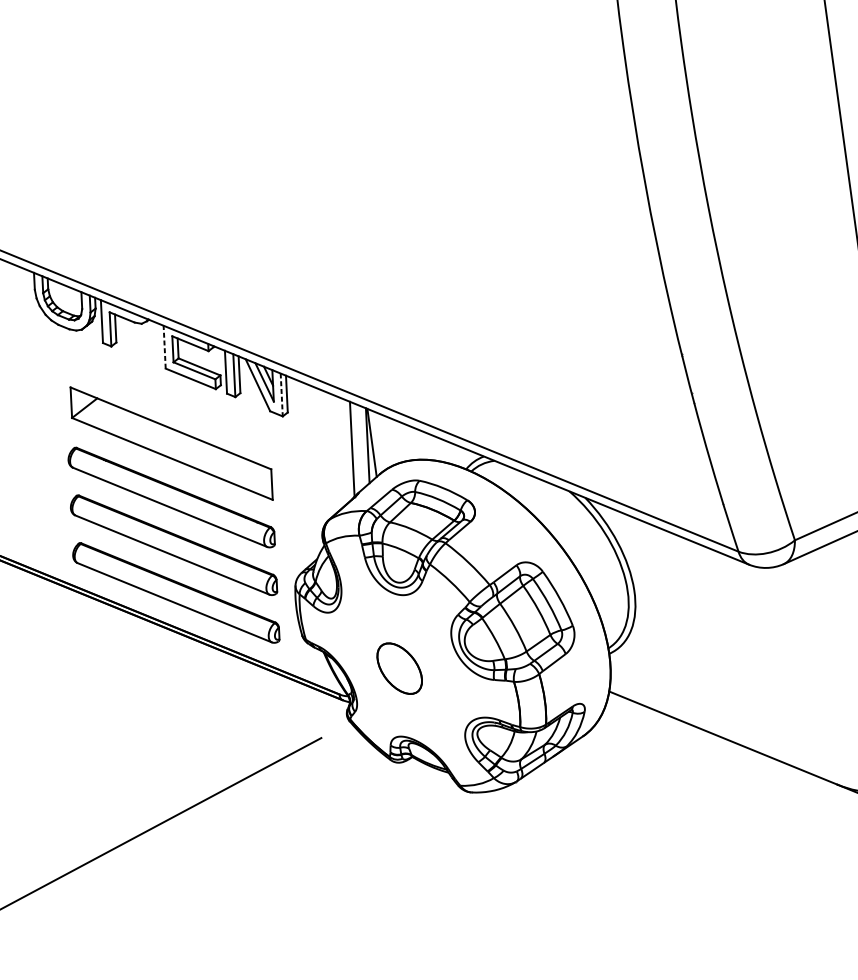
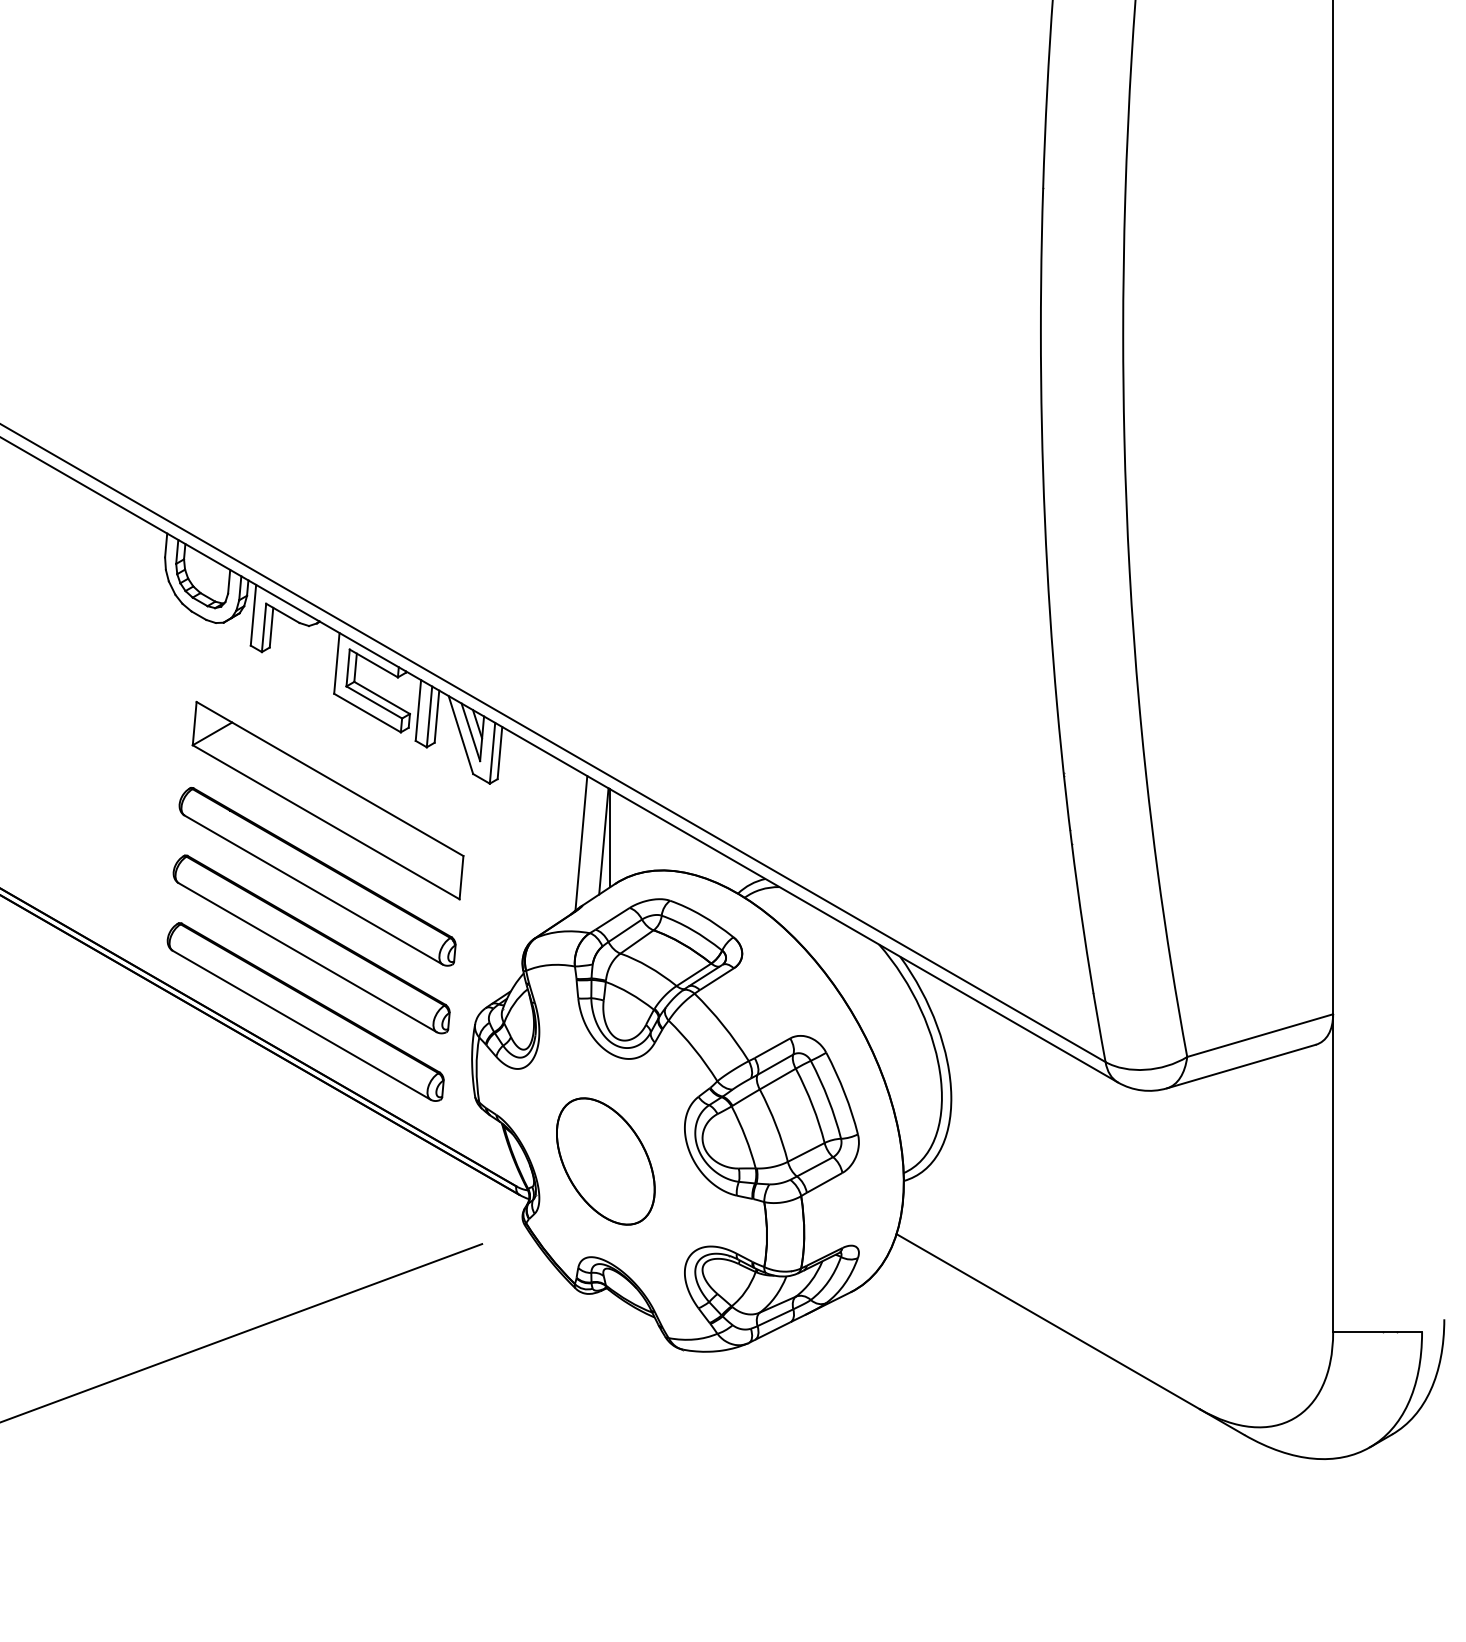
line: (164, 347) -> (336, 663), dashed -> solid
line: (281, 395) -> (492, 753), dashed -> solid
part: (399, 668) -> (605, 1161), size x1.67

